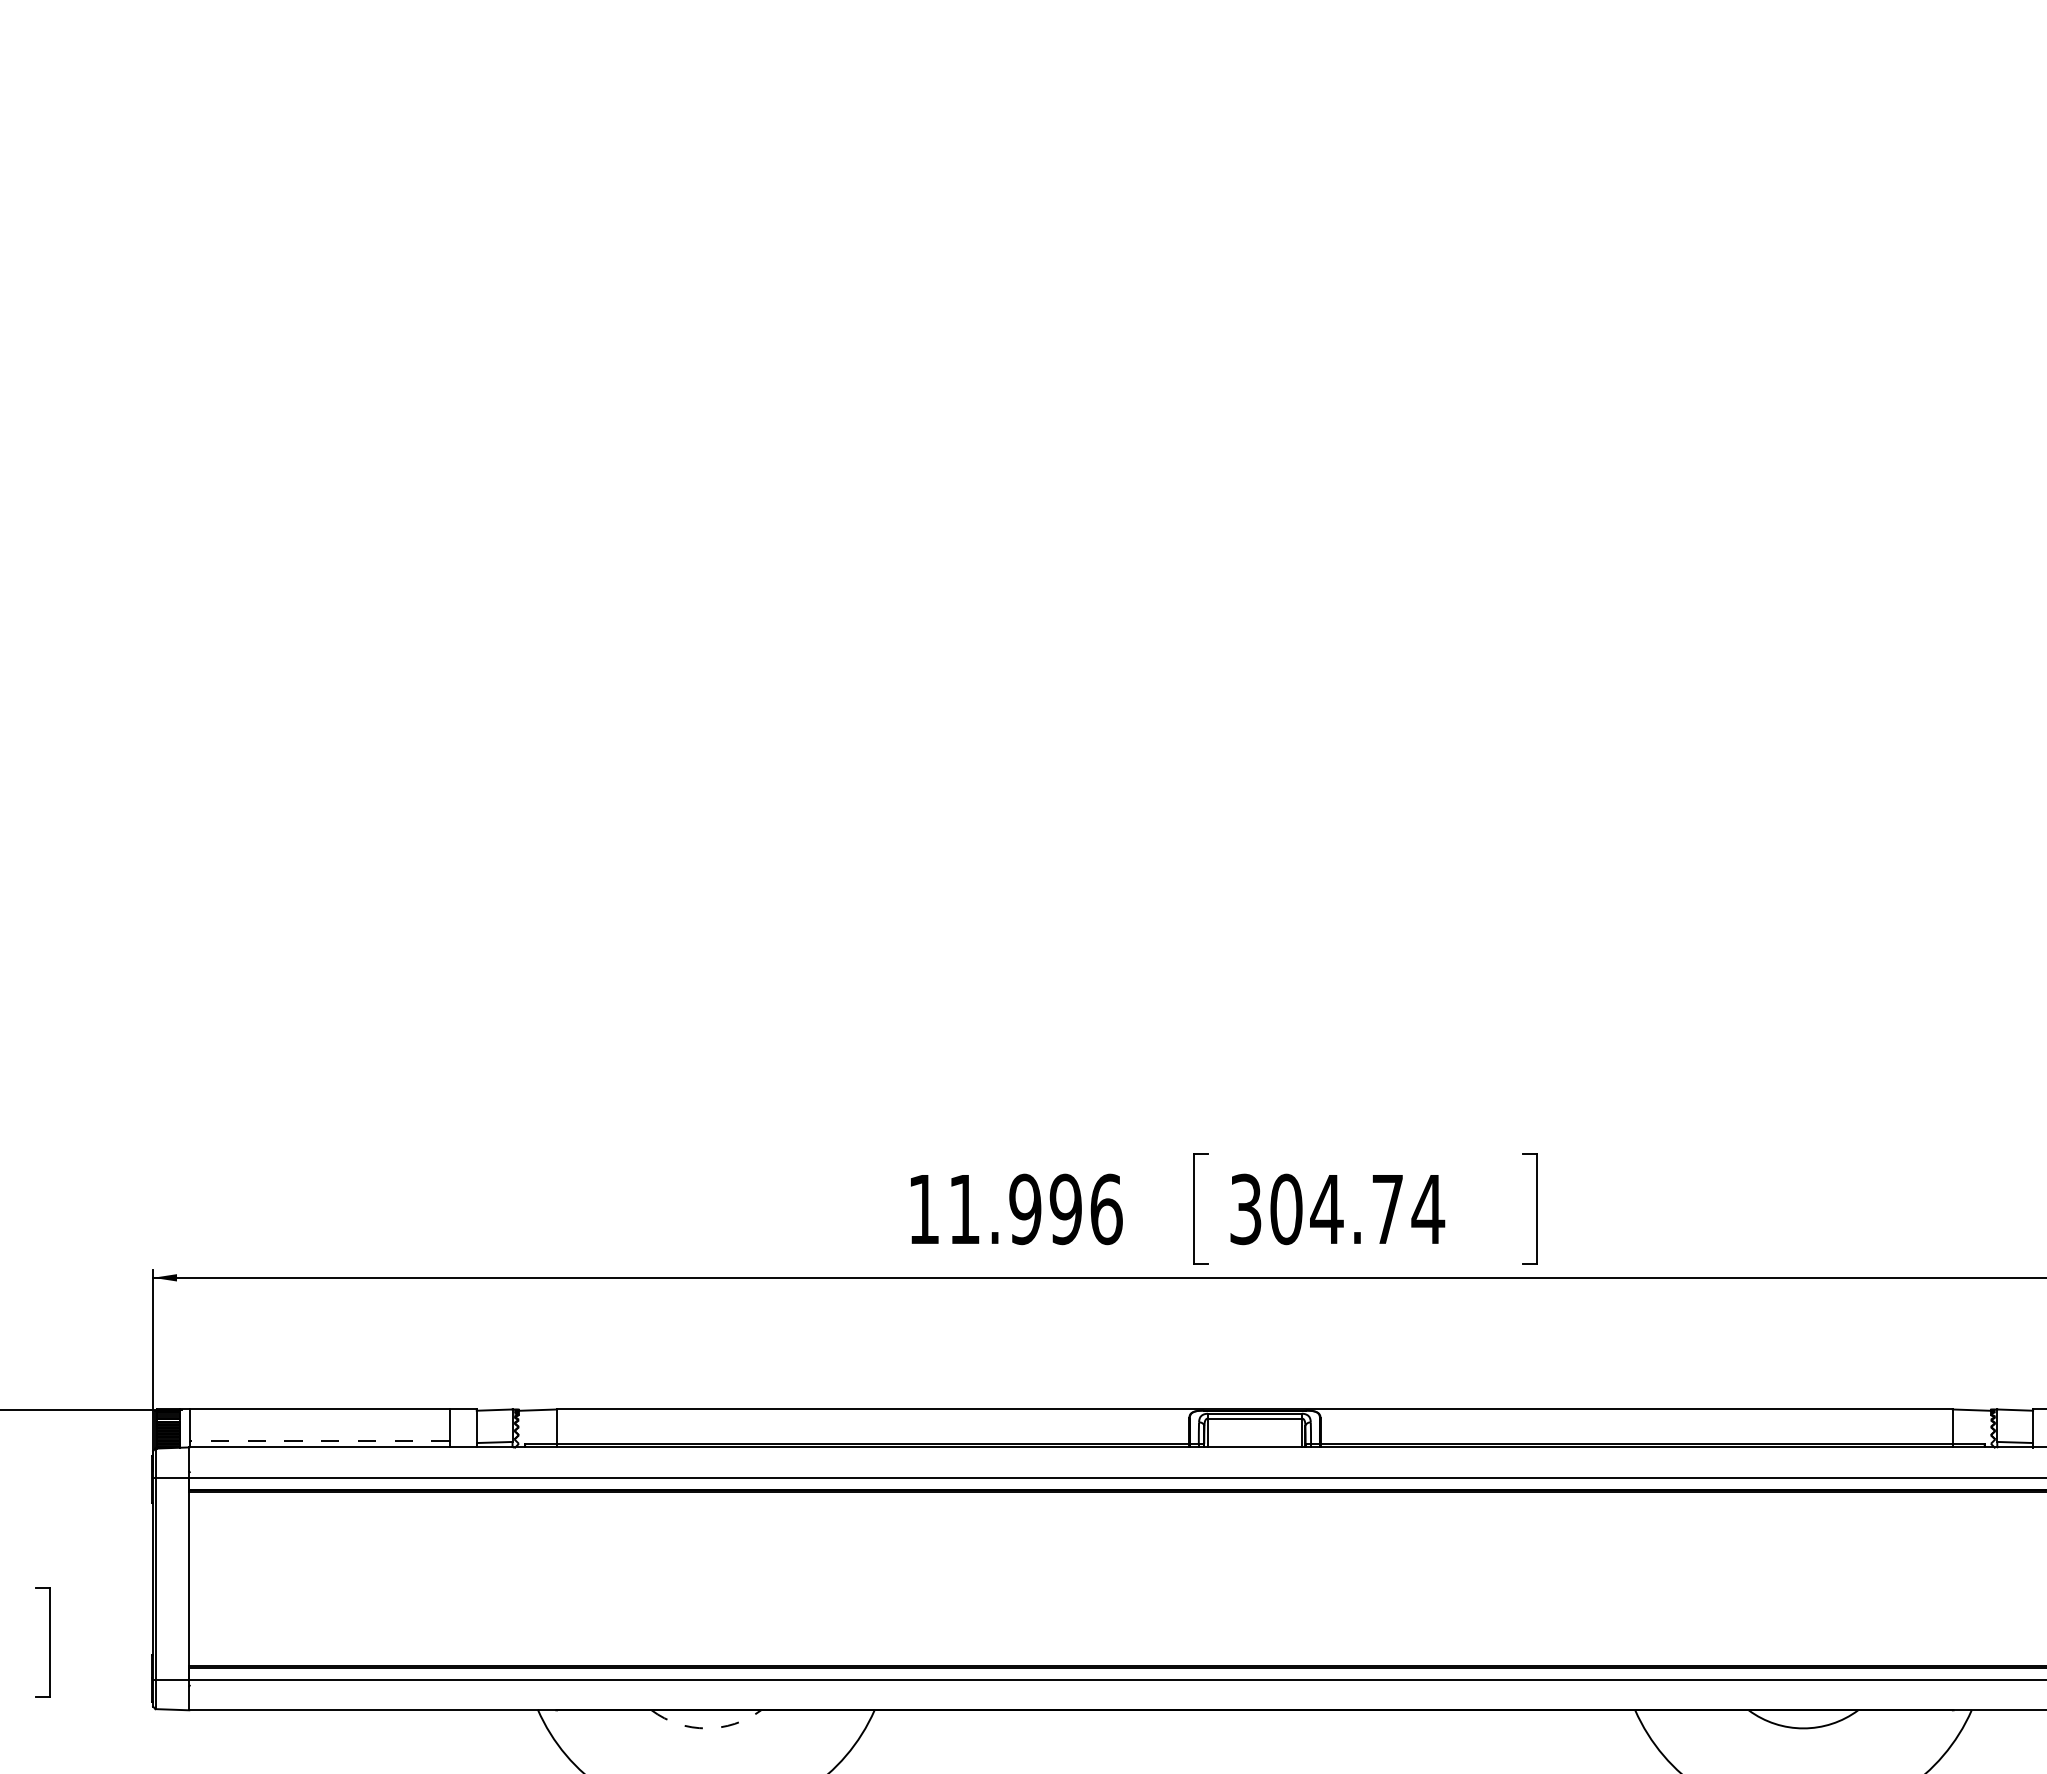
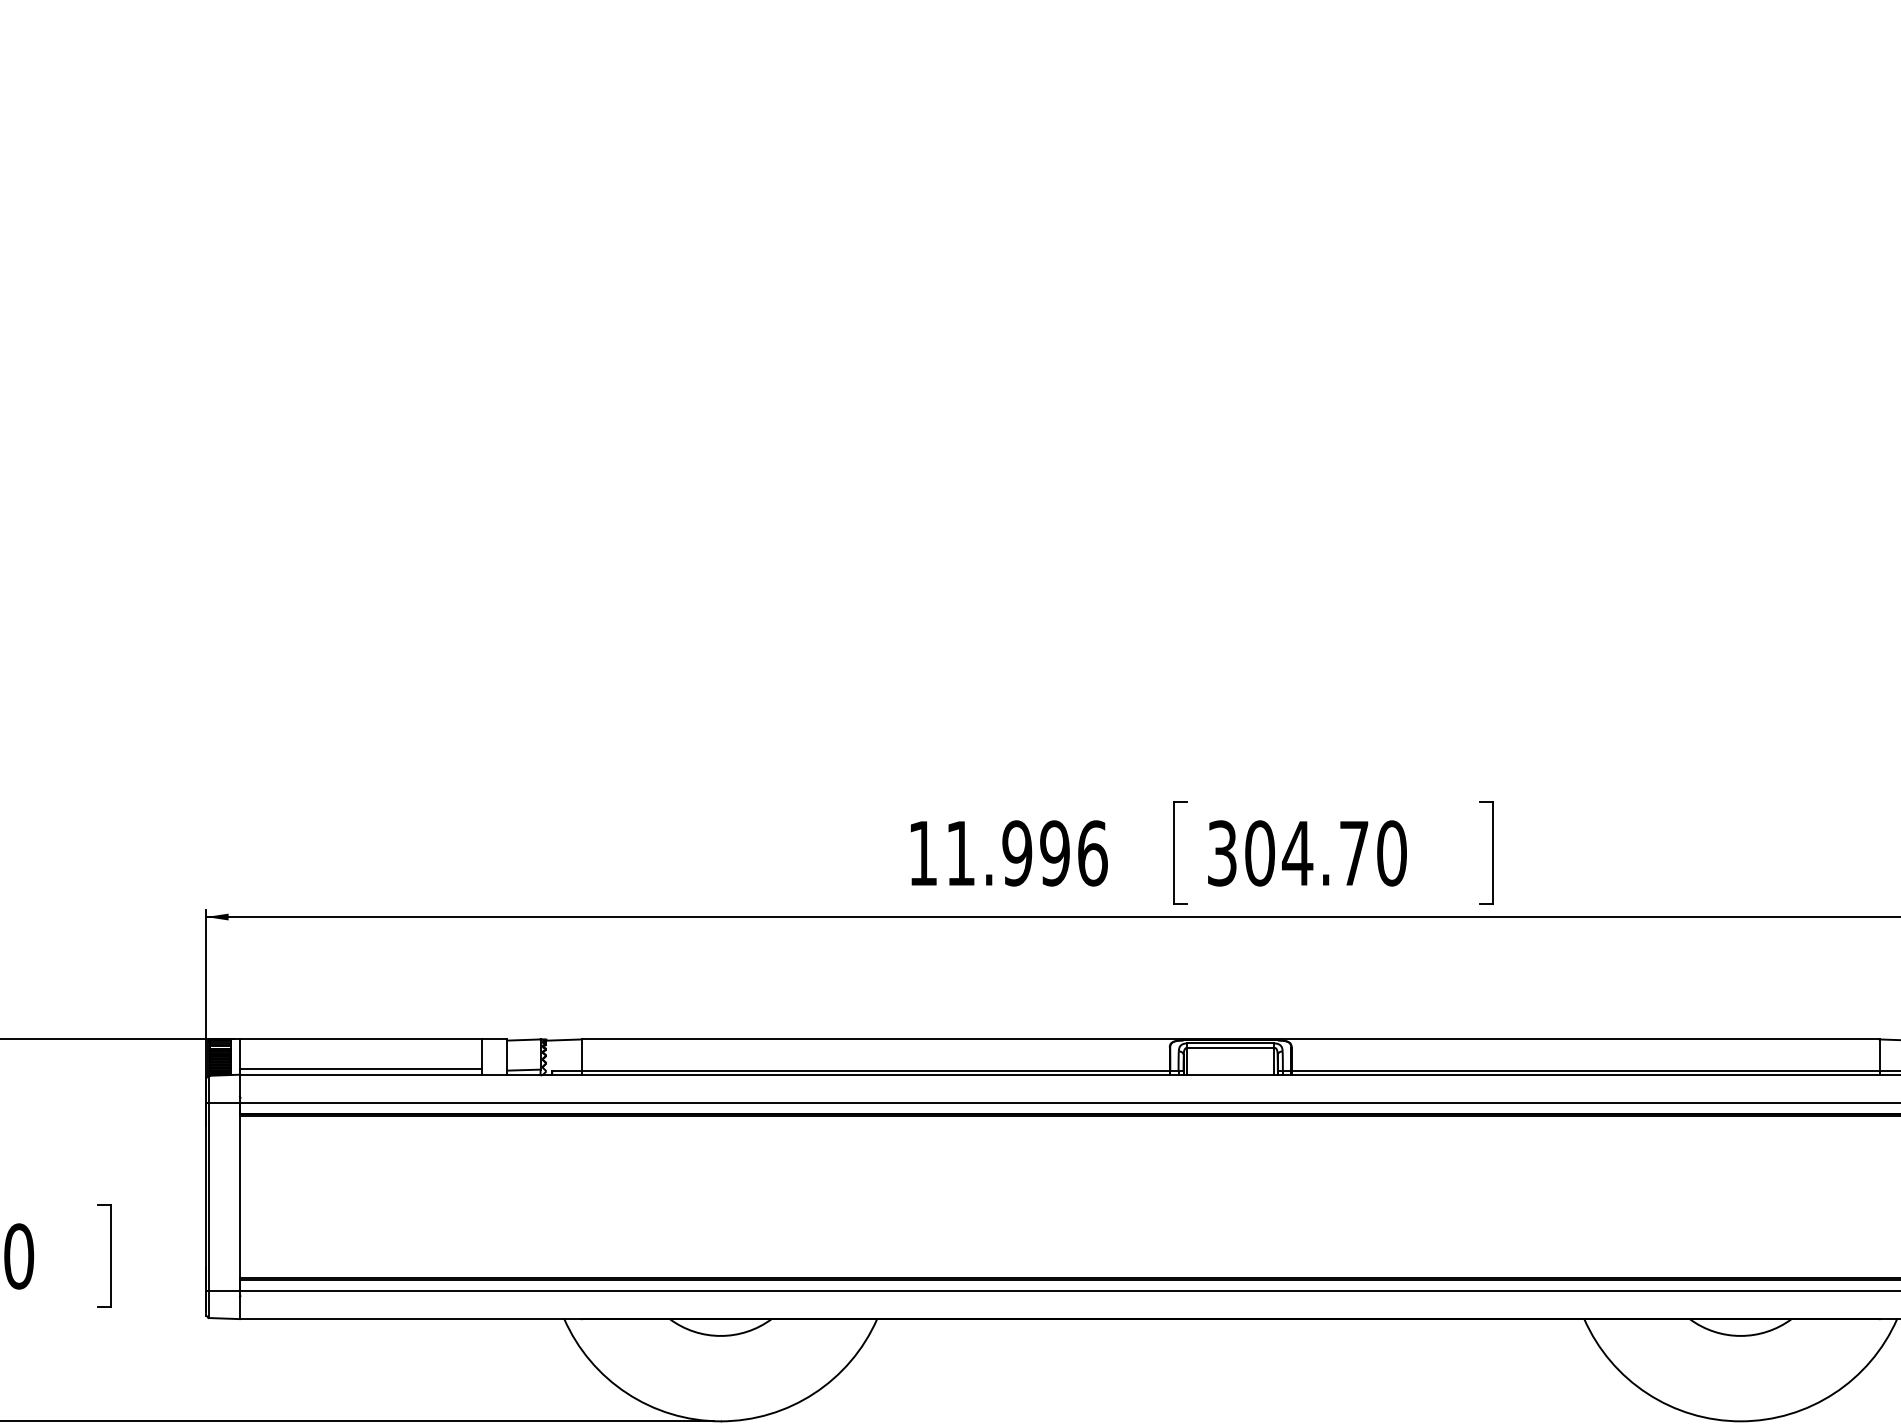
text: (1428, 1209) -> (1392, 853), 304.74 -> 304.70
line: (319, 1440) -> (361, 1068), dashed -> solid
arc: (706, 1728) -> (720, 1336), dashed -> solid

